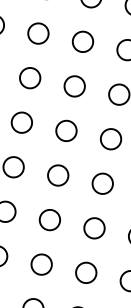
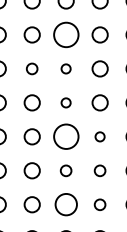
circle: (82, 41) -> (65, 34), size x1.6
circle: (29, 77) -> (31, 68), size x0.7
circle: (73, 85) -> (65, 68), size x0.6
circle: (65, 130) -> (65, 102), size x0.6
circle: (57, 174) -> (65, 136), size x1.6
circle: (101, 183) -> (99, 136), size x0.6
circle: (49, 219) -> (65, 170), size x0.7
circle: (93, 227) -> (99, 170), size x0.7
circle: (40, 264) -> (65, 204), size x1.4
circle: (85, 272) -> (99, 204), size x0.7

